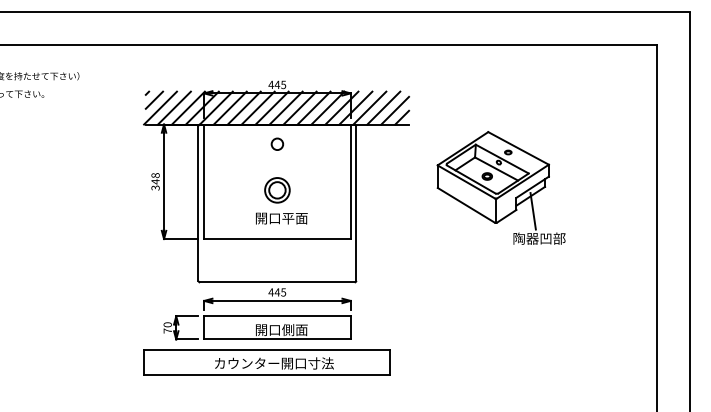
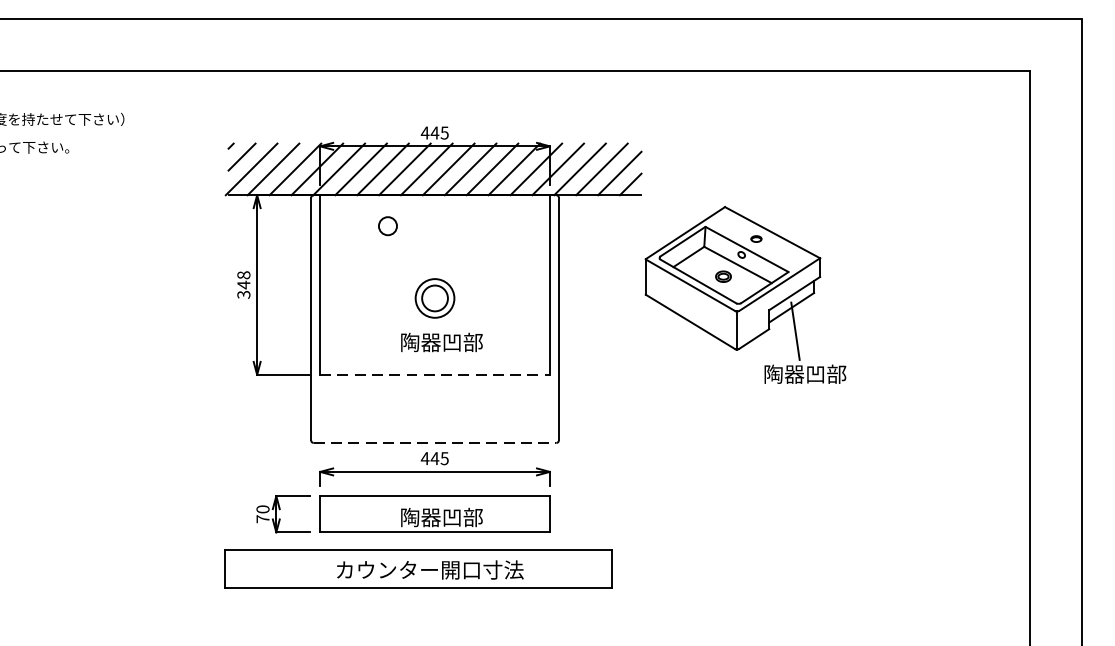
circle: (277, 143) -> (388, 224), moved
part: (500, 187) -> (744, 293), moved
text: (281, 218) -> (441, 342), 開口平面 -> 陶器凹部
line: (277, 239) -> (435, 375), solid -> dashed
line: (277, 282) -> (435, 443), solid -> dashed
text: (281, 329) -> (441, 516), 開口側面 -> 陶器凹部

